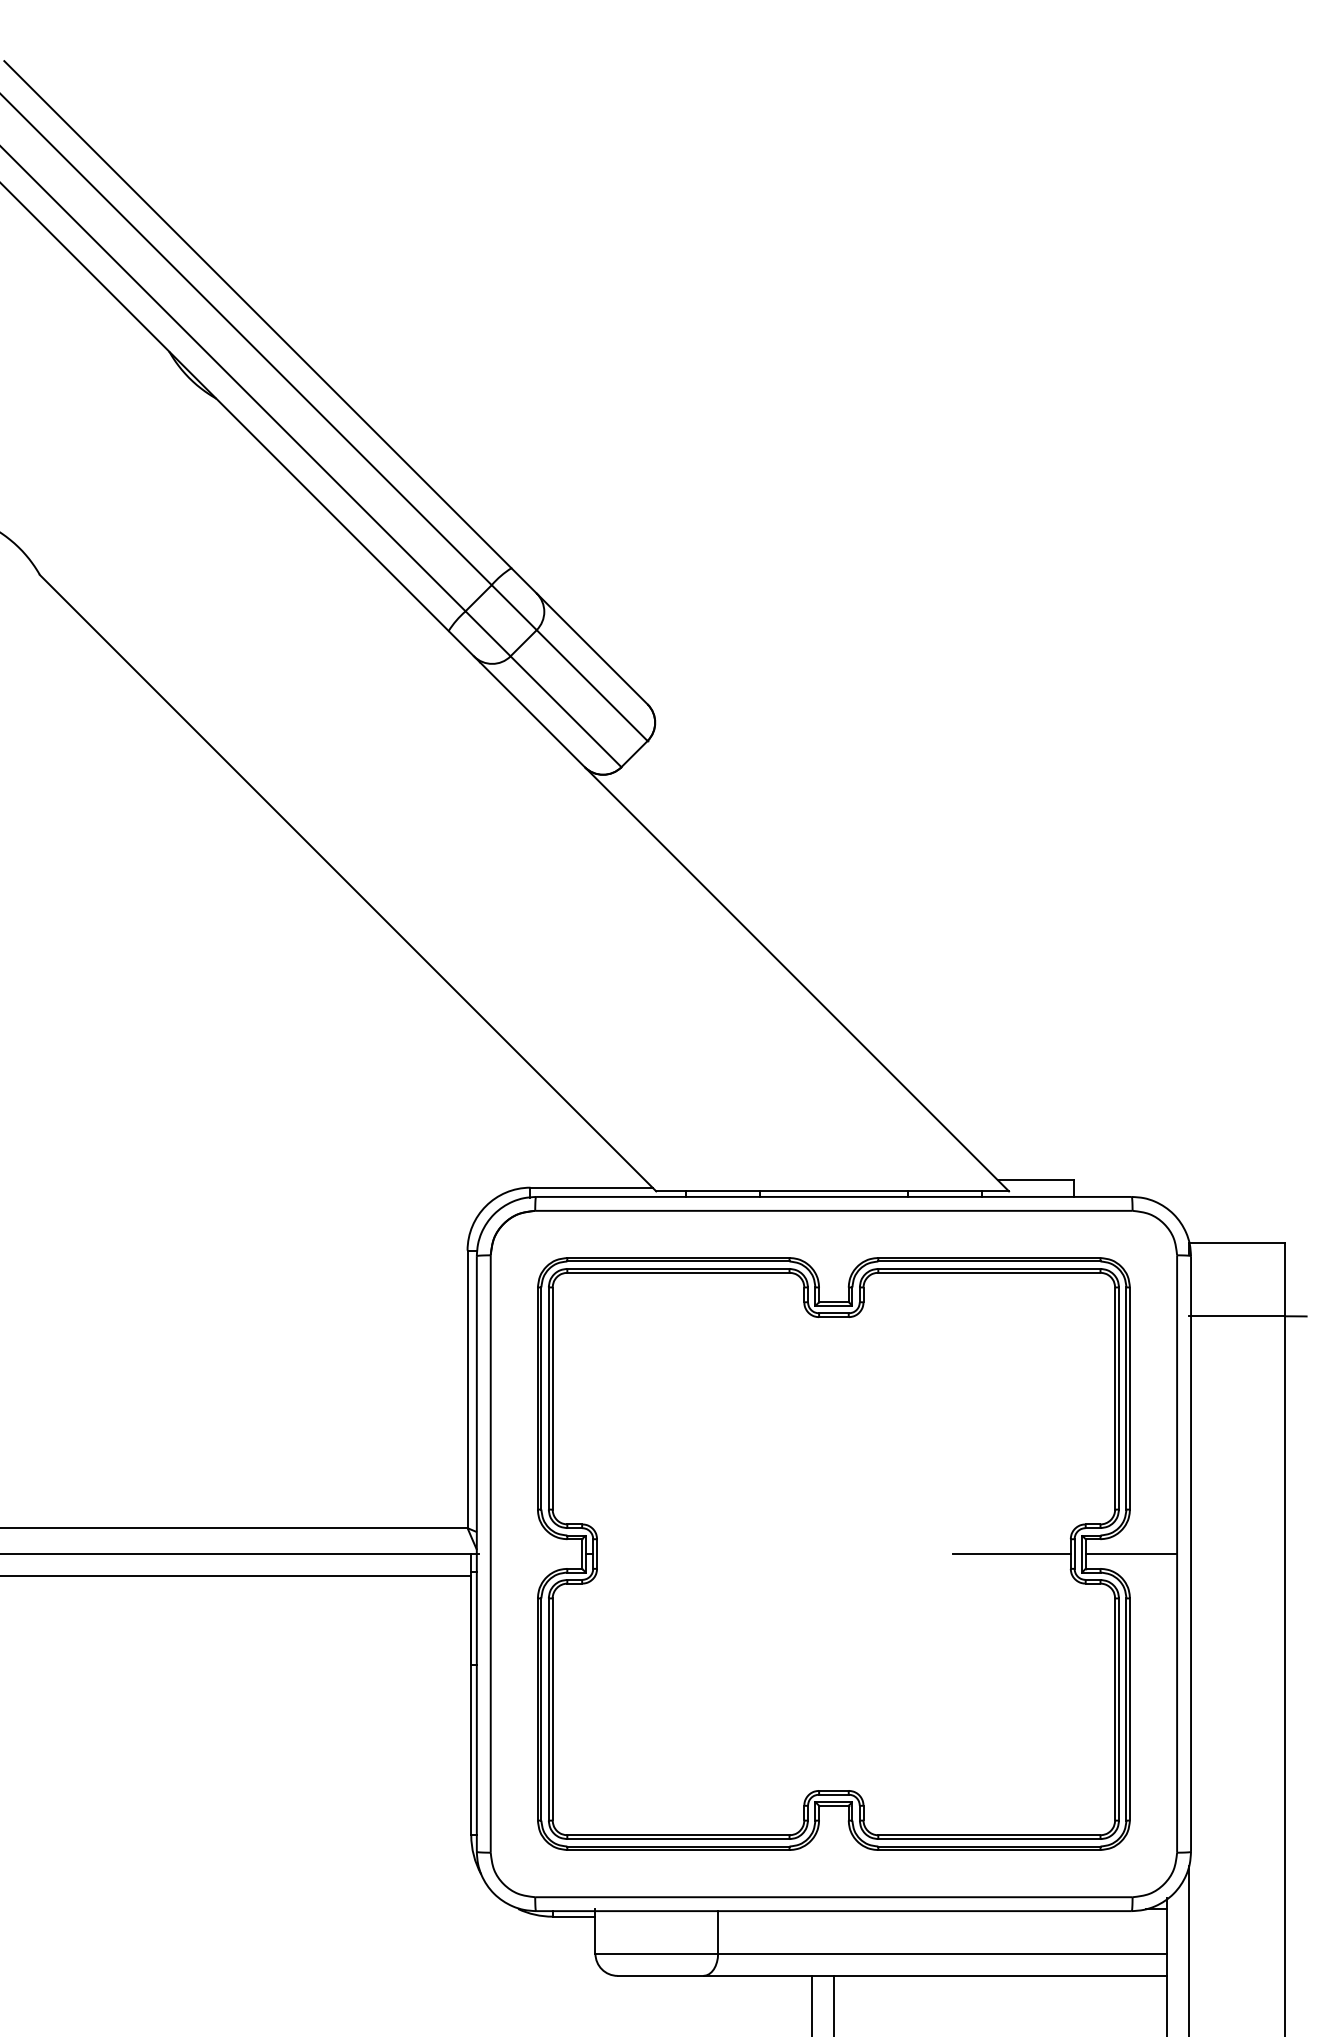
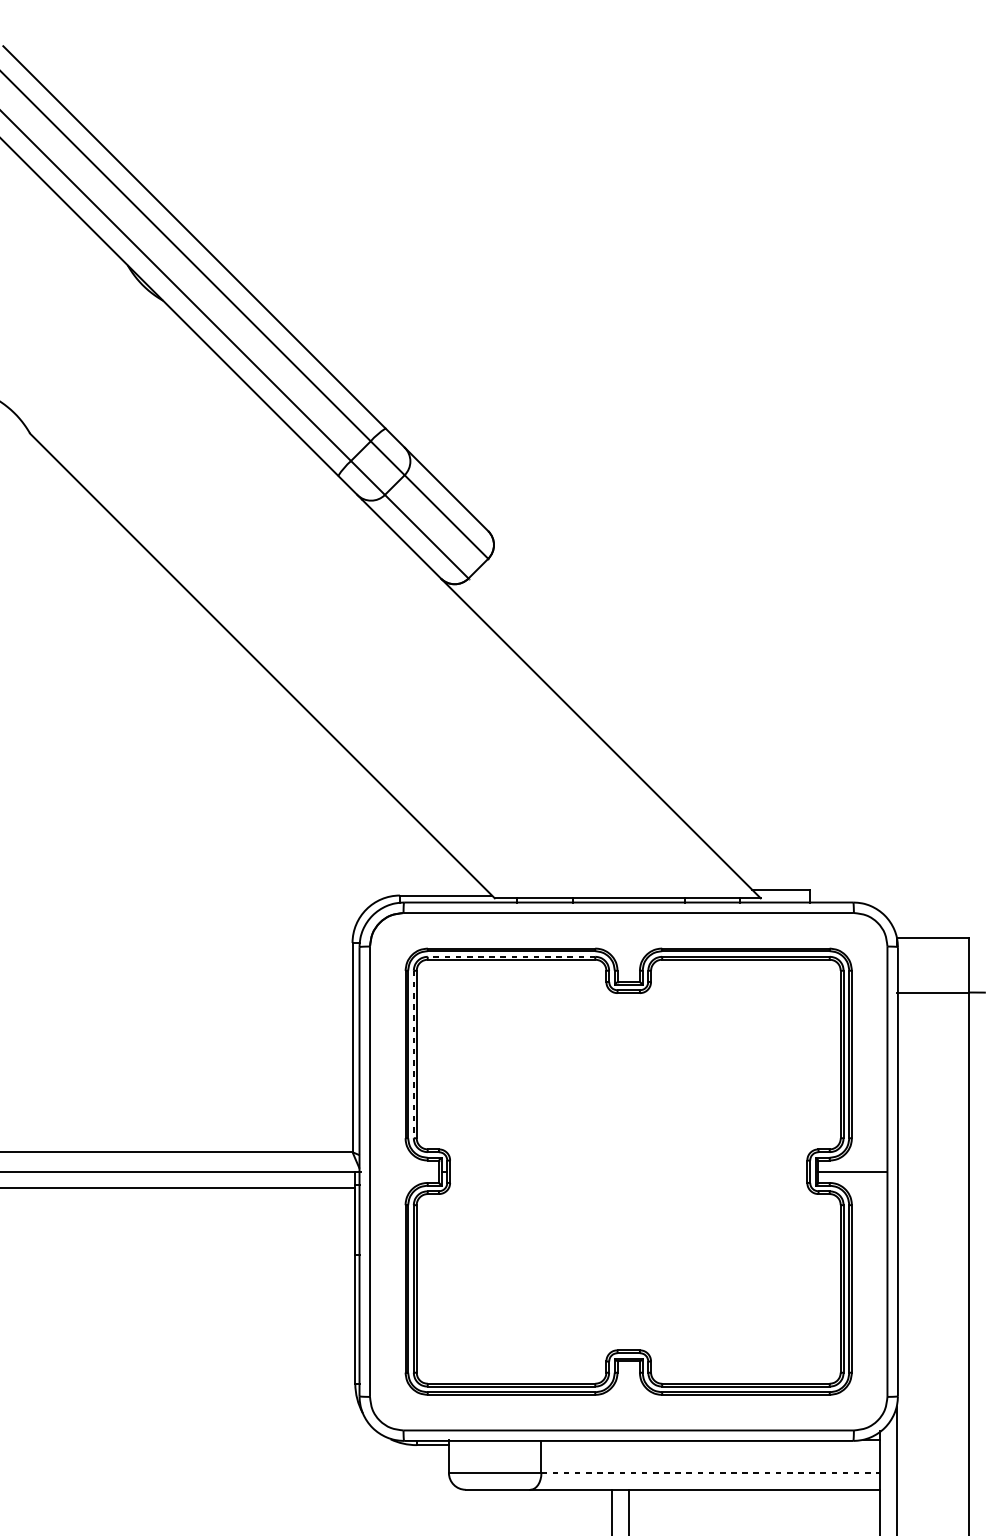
line: (677, 1268) -> (510, 956), solid -> dashed
line: (548, 1398) -> (413, 1054), solid -> dashed
line: (1011, 1554) -> (762, 1172), removed
line: (943, 1953) -> (711, 1472), solid -> dashed

